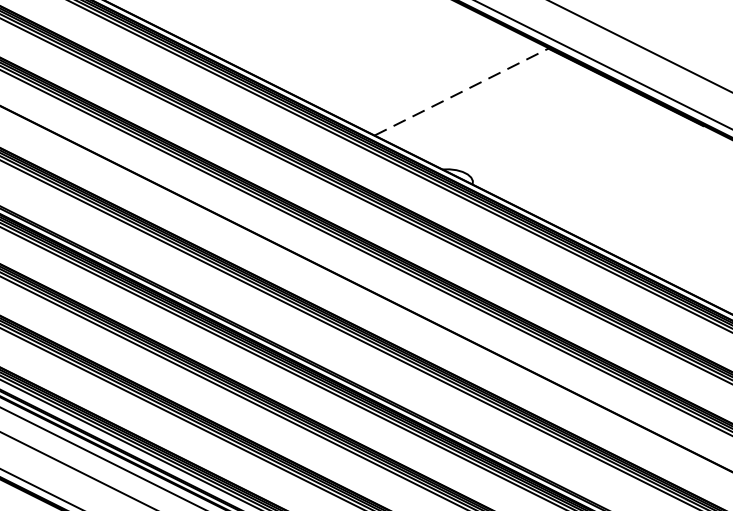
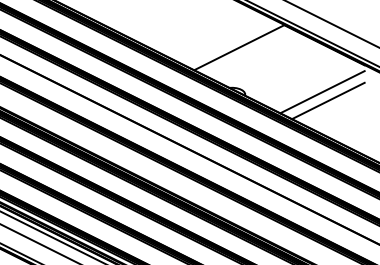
line: (461, 91) -> (239, 47), dashed -> solid
line: (621, 178) -> (322, 92), added
line: (633, 193) -> (328, 100), added

